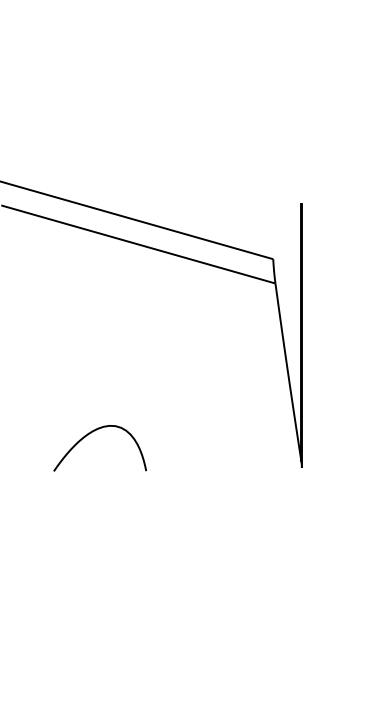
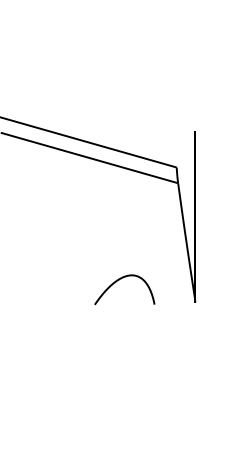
curve: (92, 433) -> (119, 280), moved

